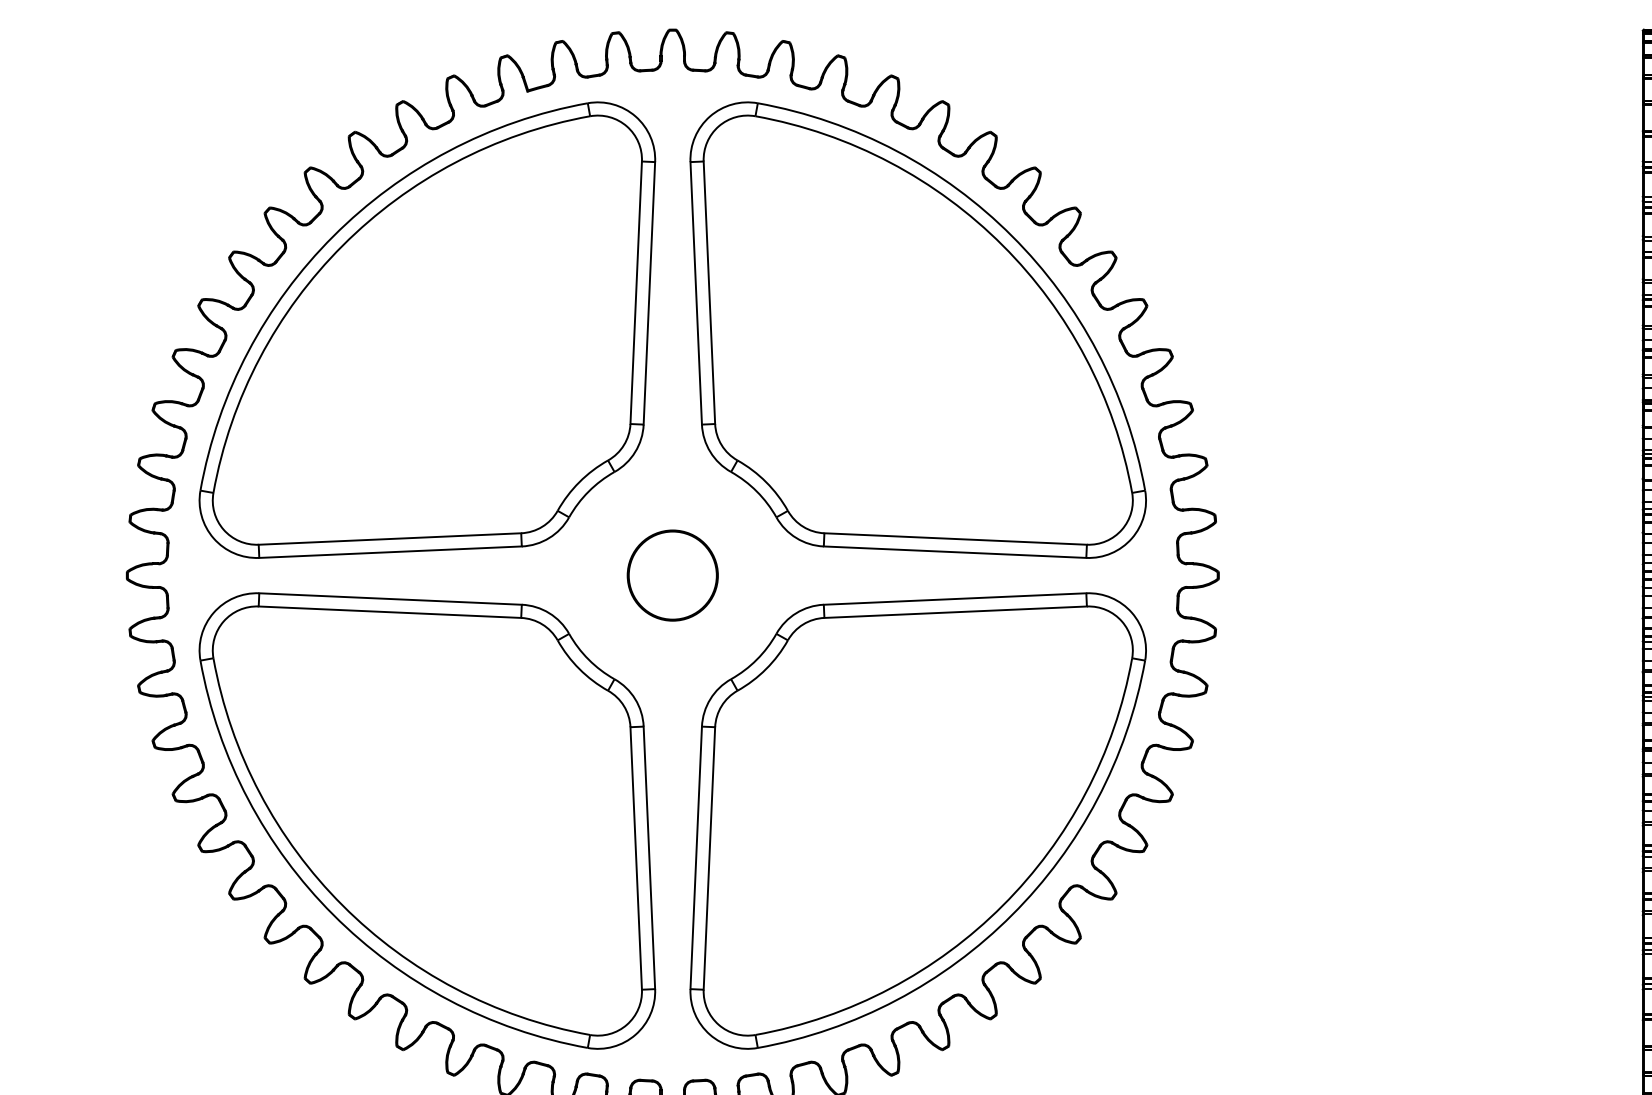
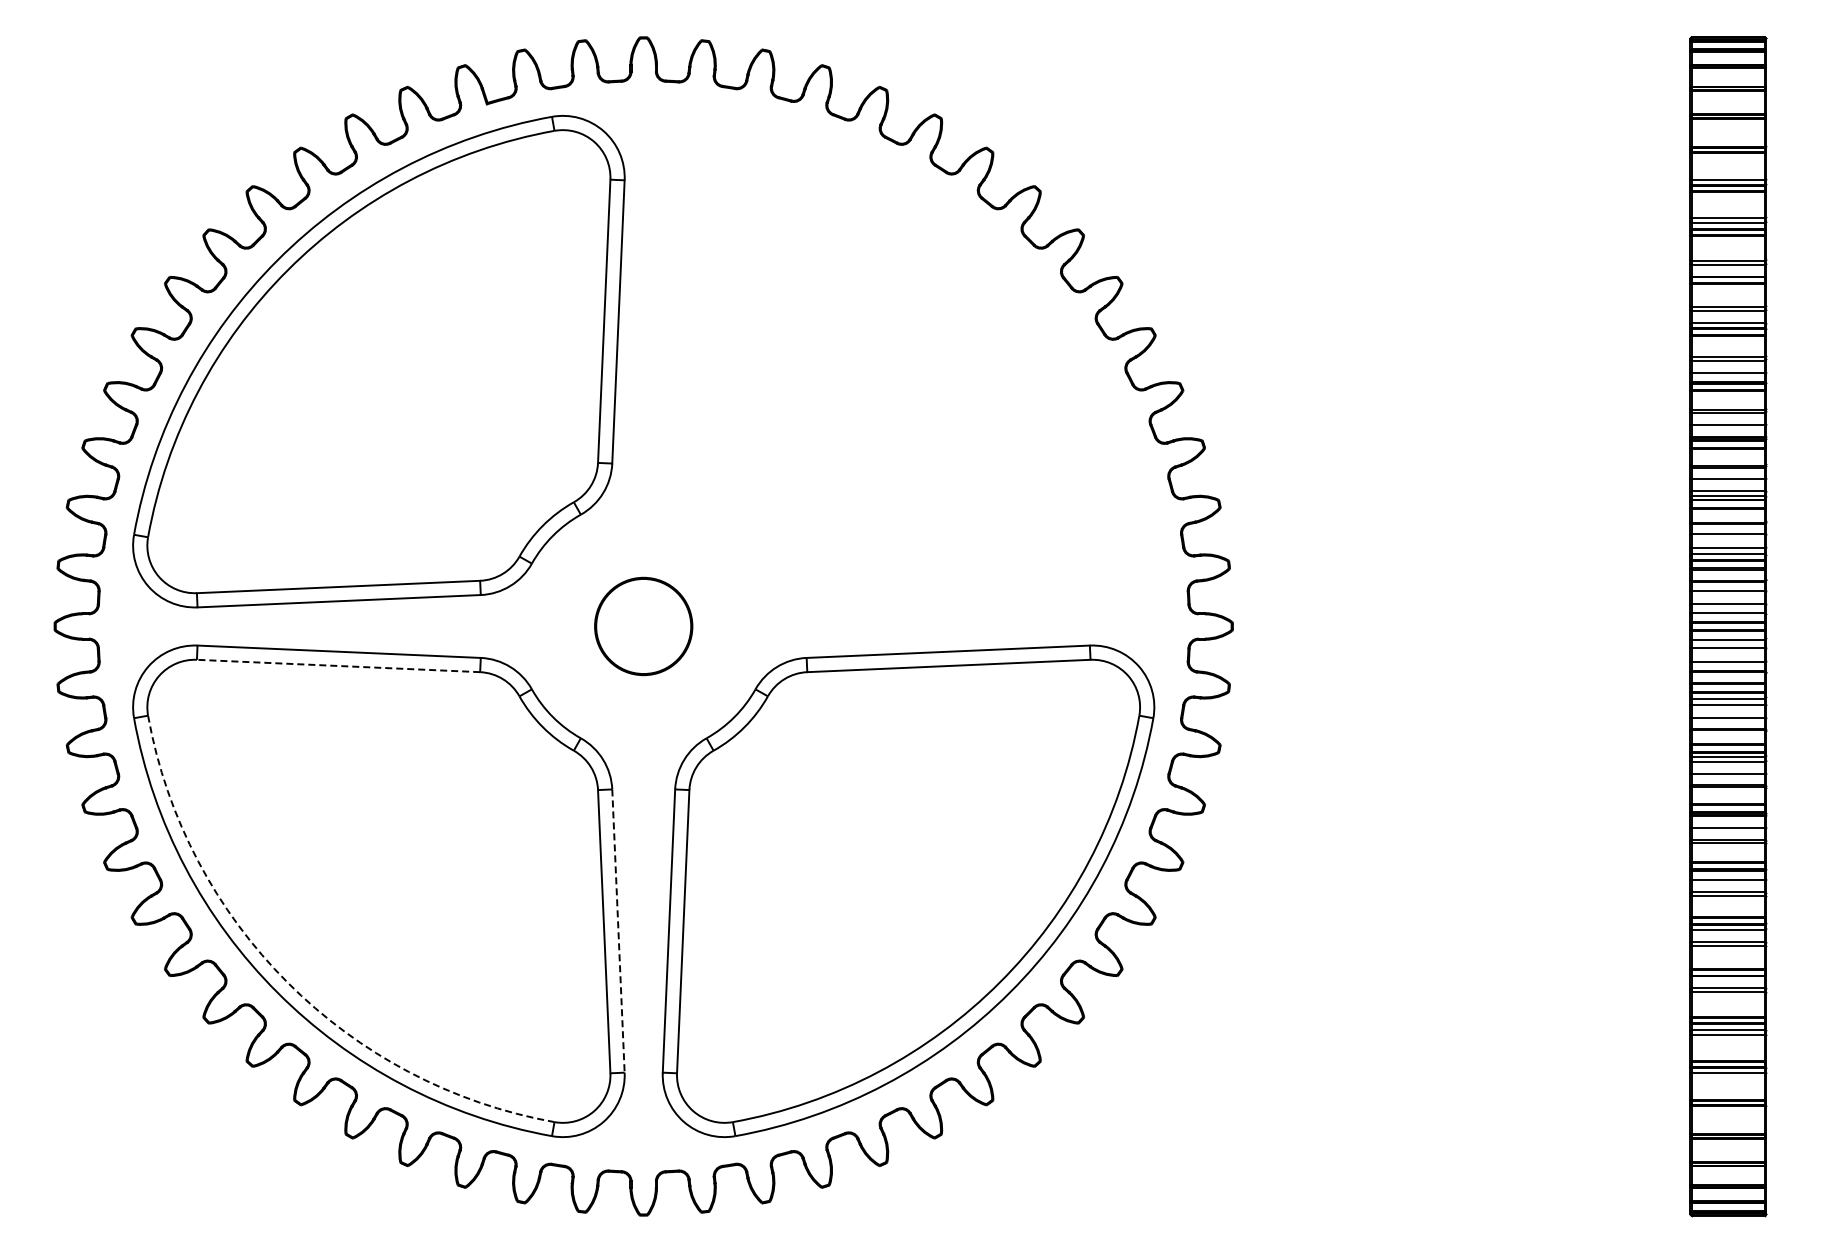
part: (918, 330) -> (908, 361), removed
line: (389, 611) -> (338, 665), solid -> dashed
line: (649, 858) -> (618, 931), solid -> dashed
arc: (342, 905) -> (287, 982), solid -> dashed

